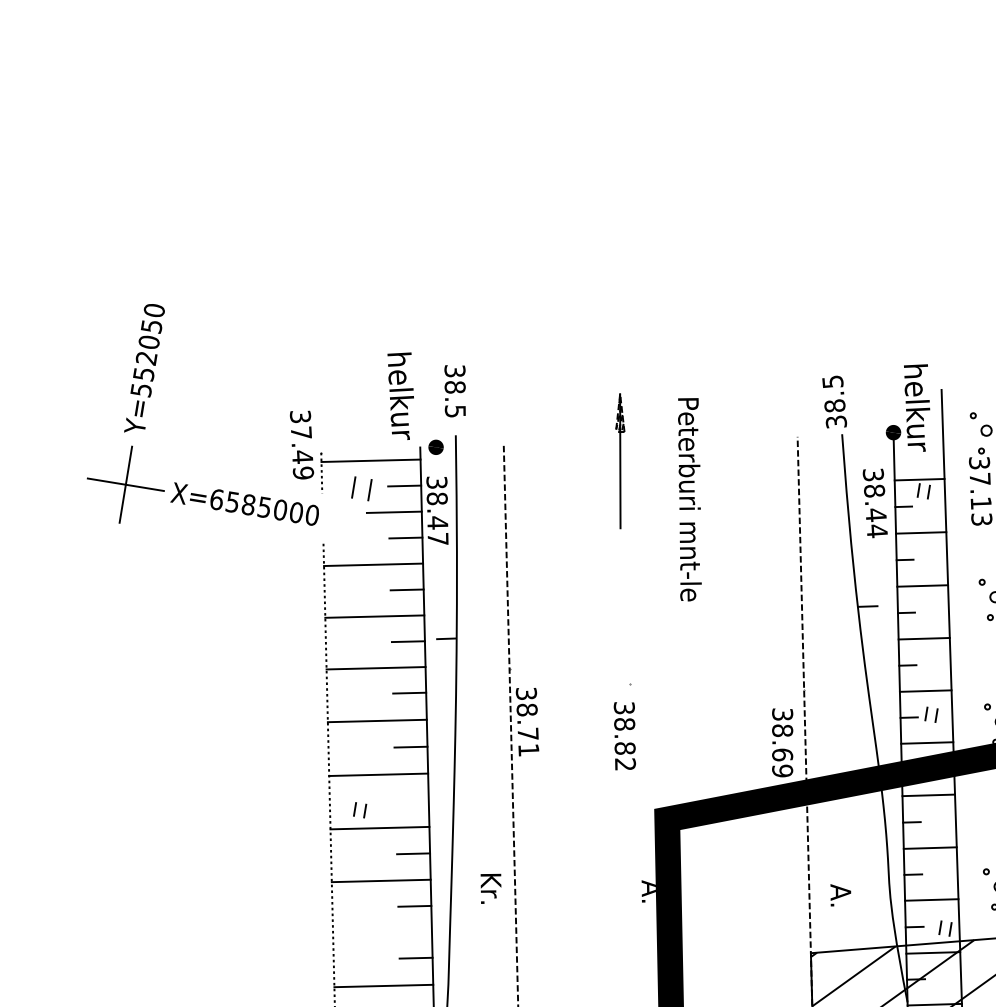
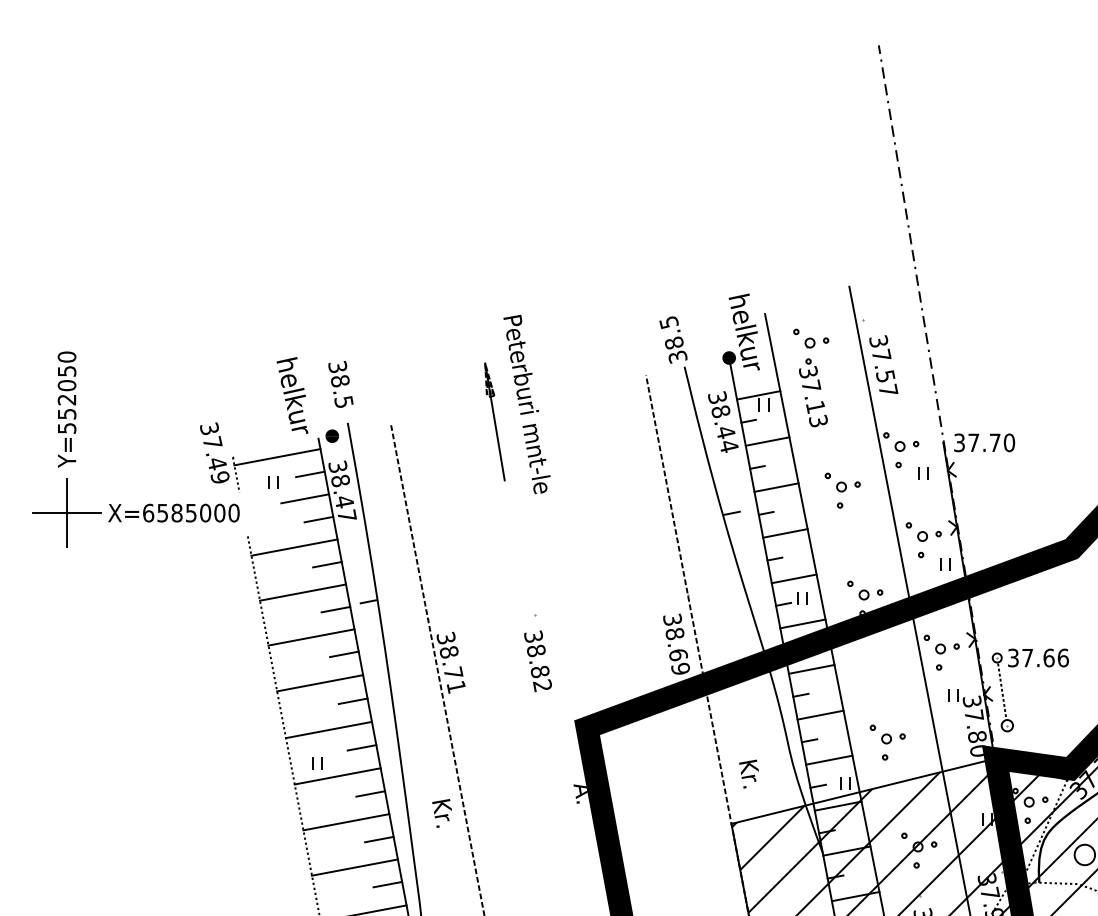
part: (361, 488) -> (273, 482), size x0.62
text: (688, 499) -> (526, 404), moved
line: (411, 800) -> (361, 747), added
text: (839, 900) -> (748, 773), A. -> Kr.
line: (382, 932) -> (354, 867), added

